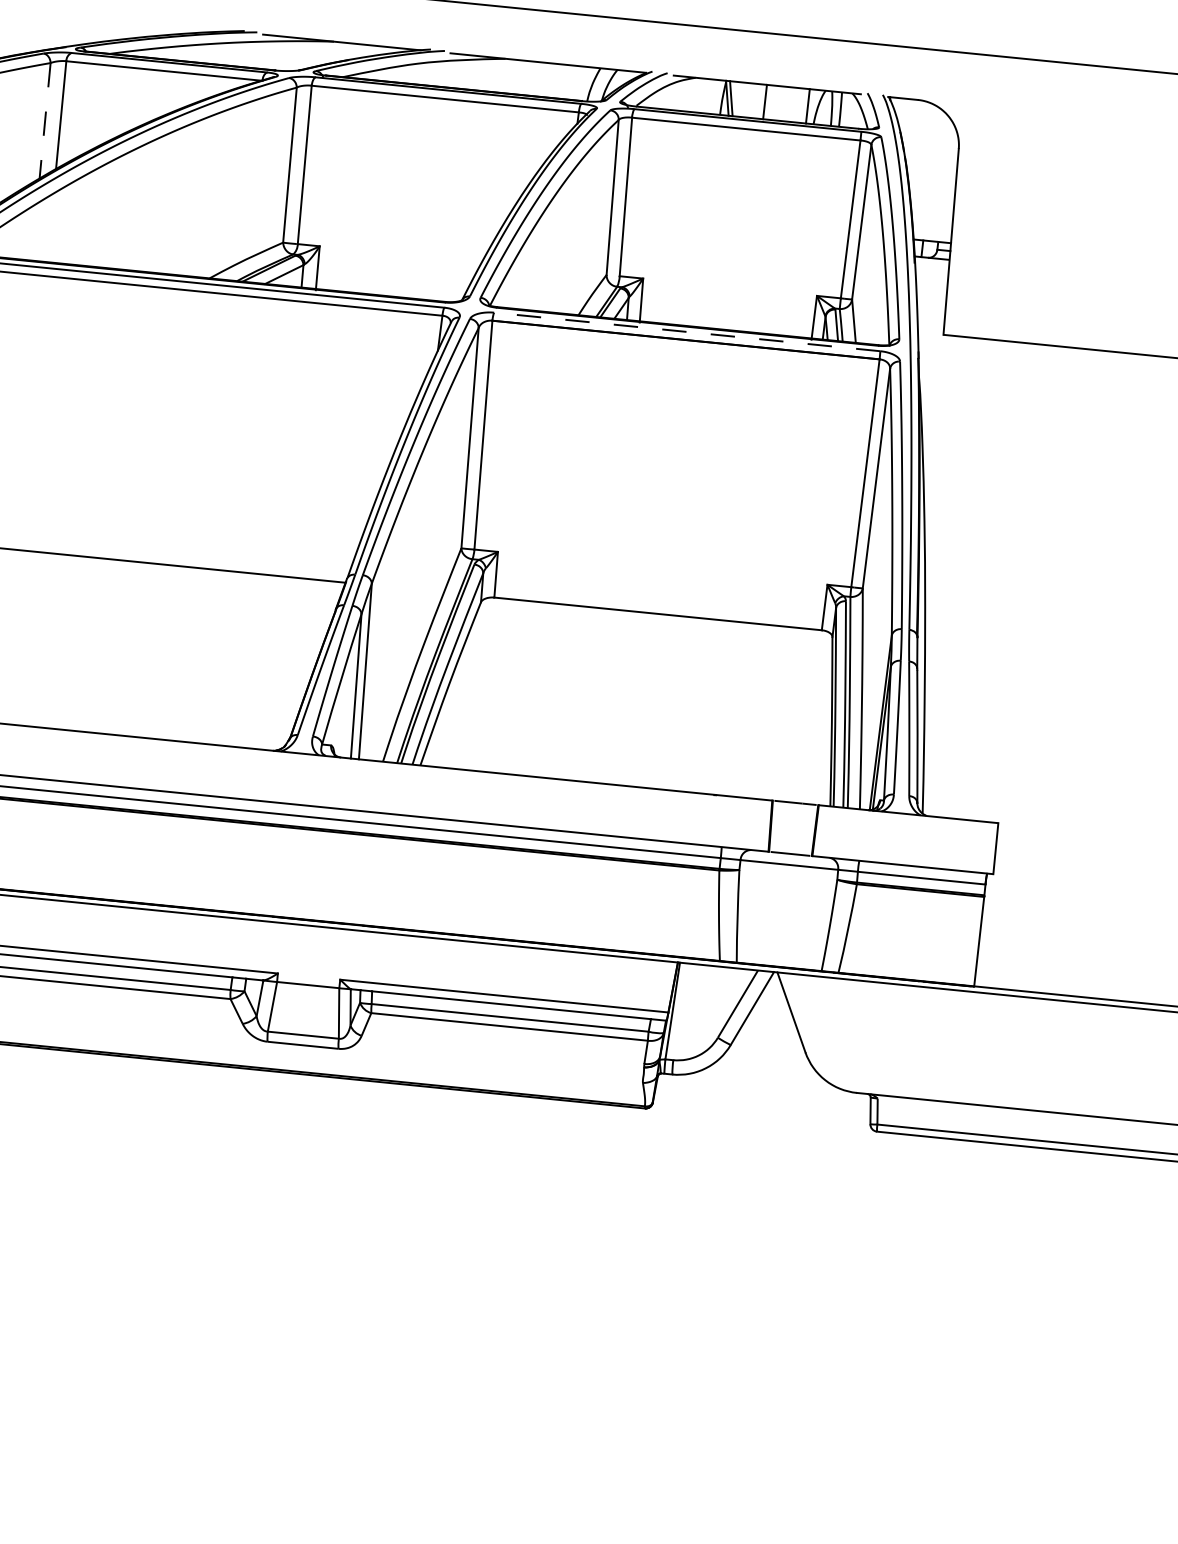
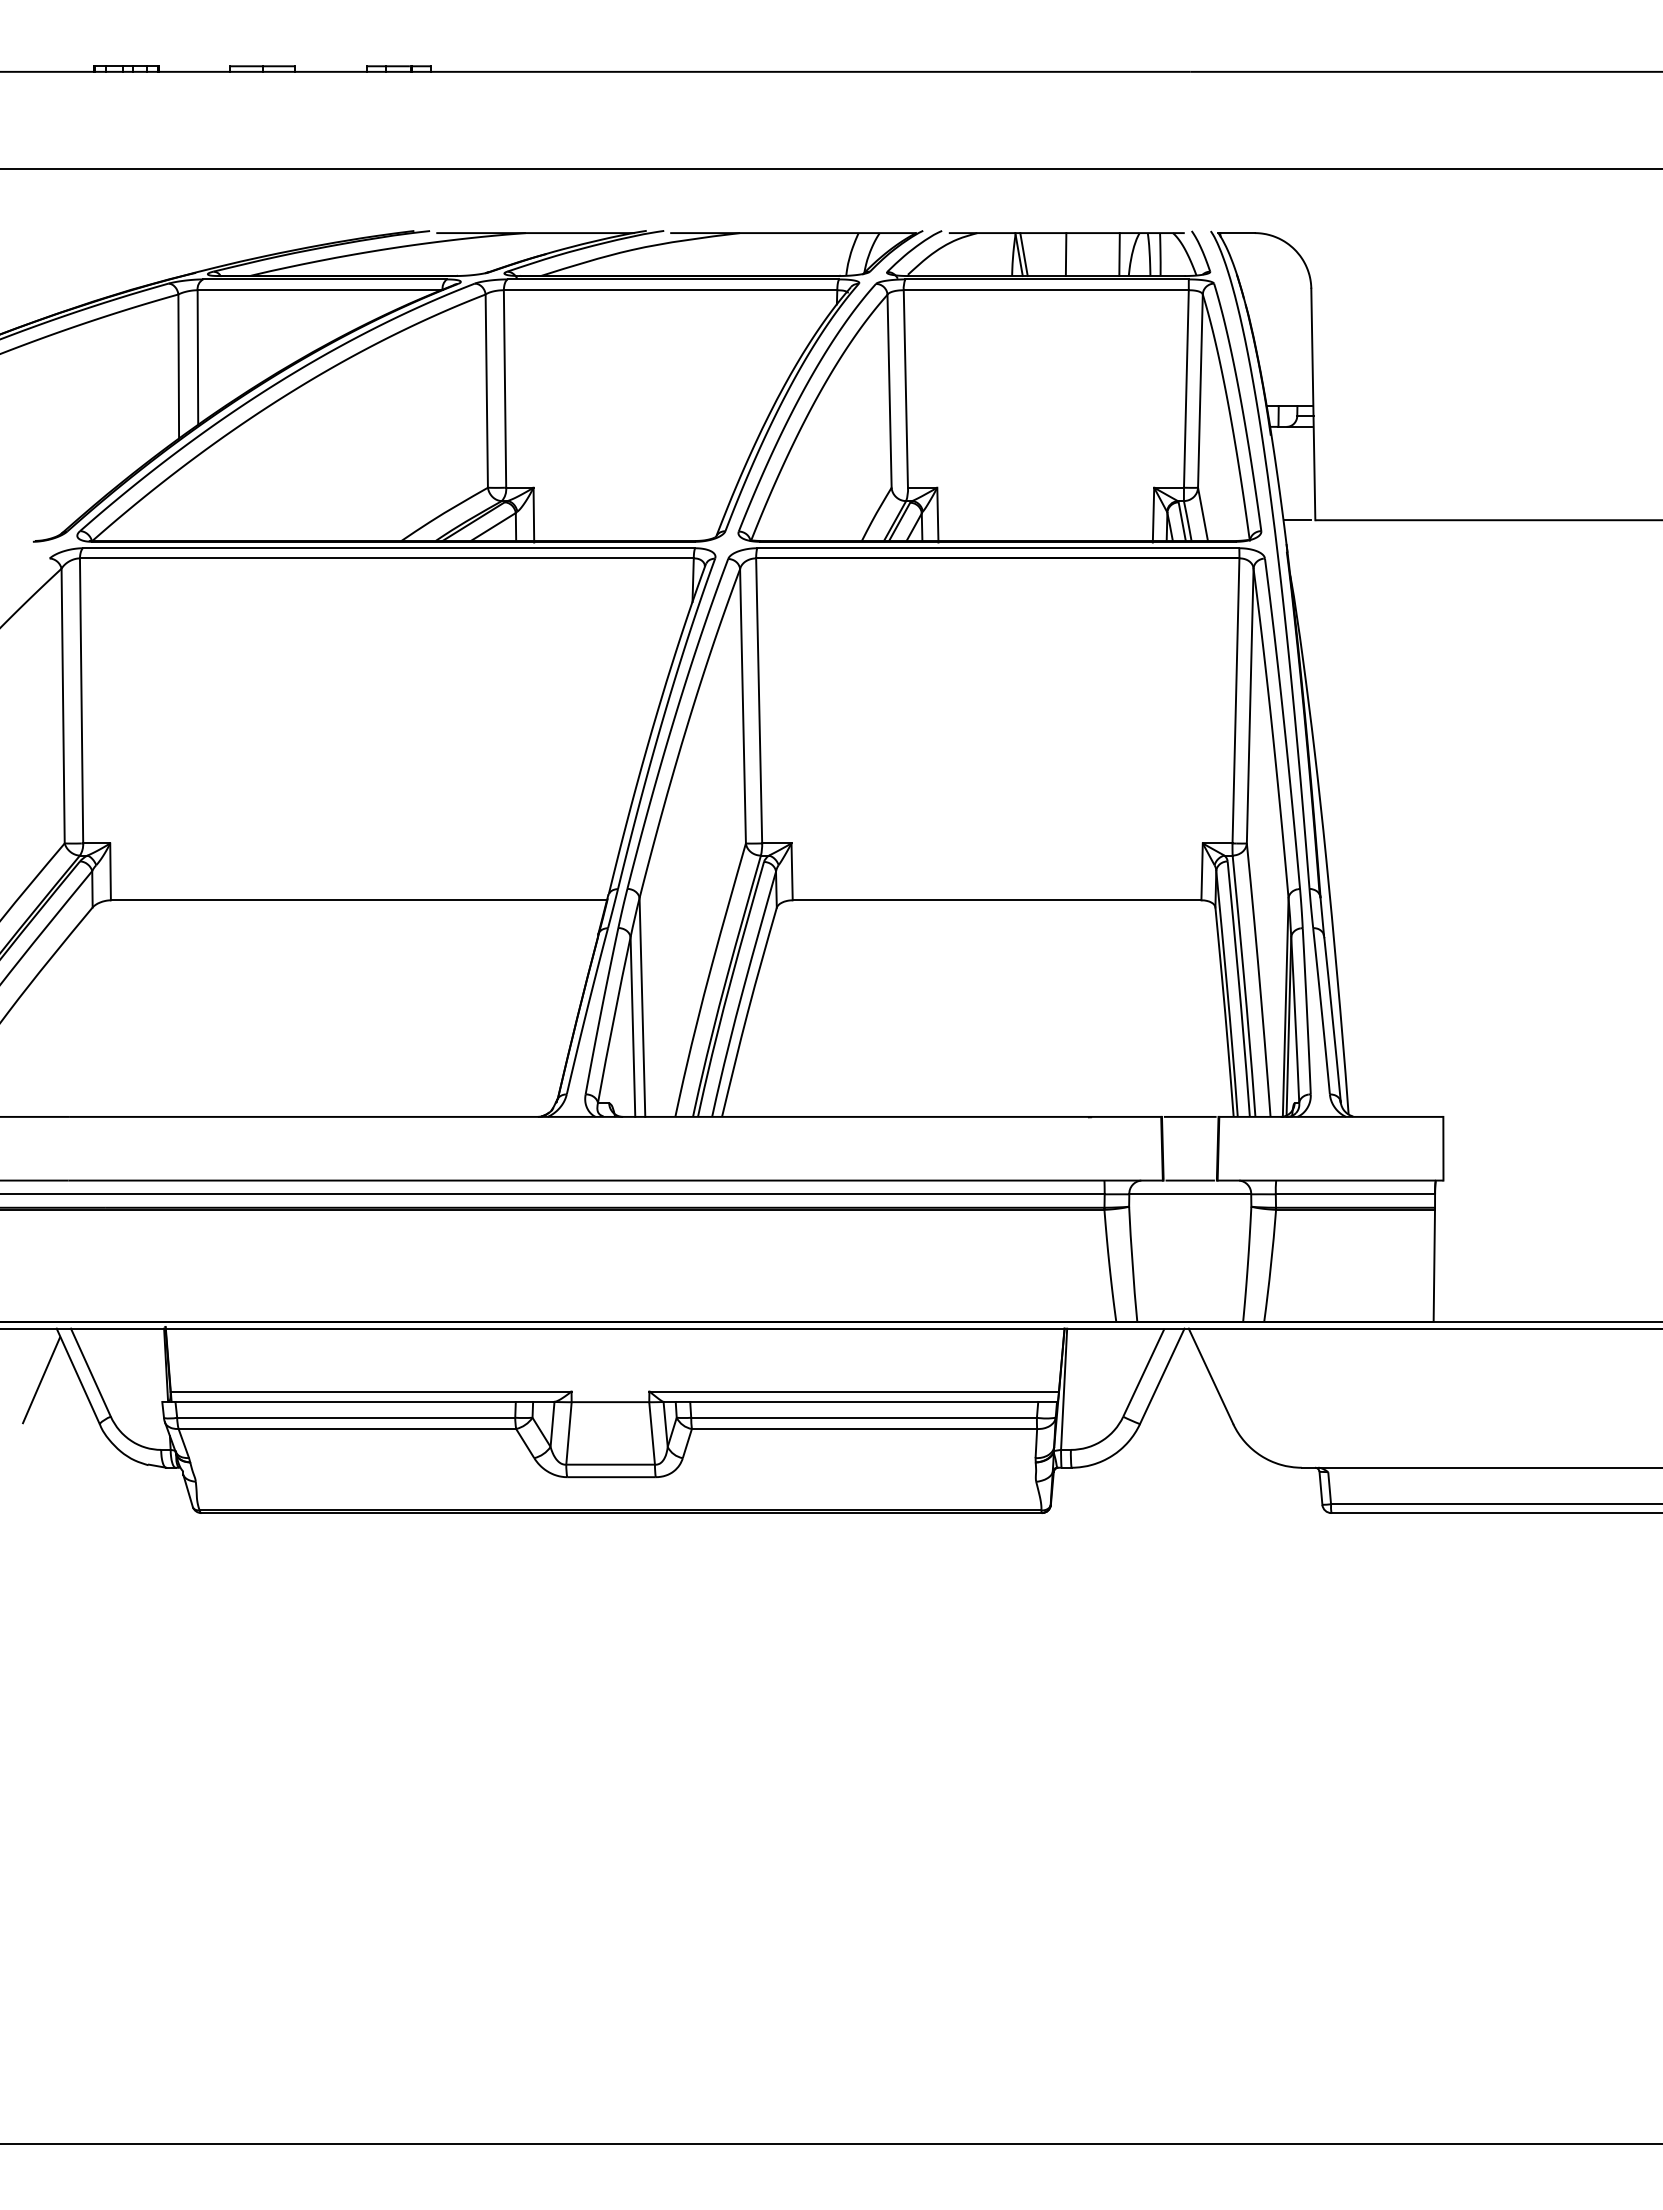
line: (44, 121) -> (178, 367), dashed -> solid
line: (686, 332) -> (997, 548), dashed -> solid
line: (929, 333) -> (1297, 520), added

